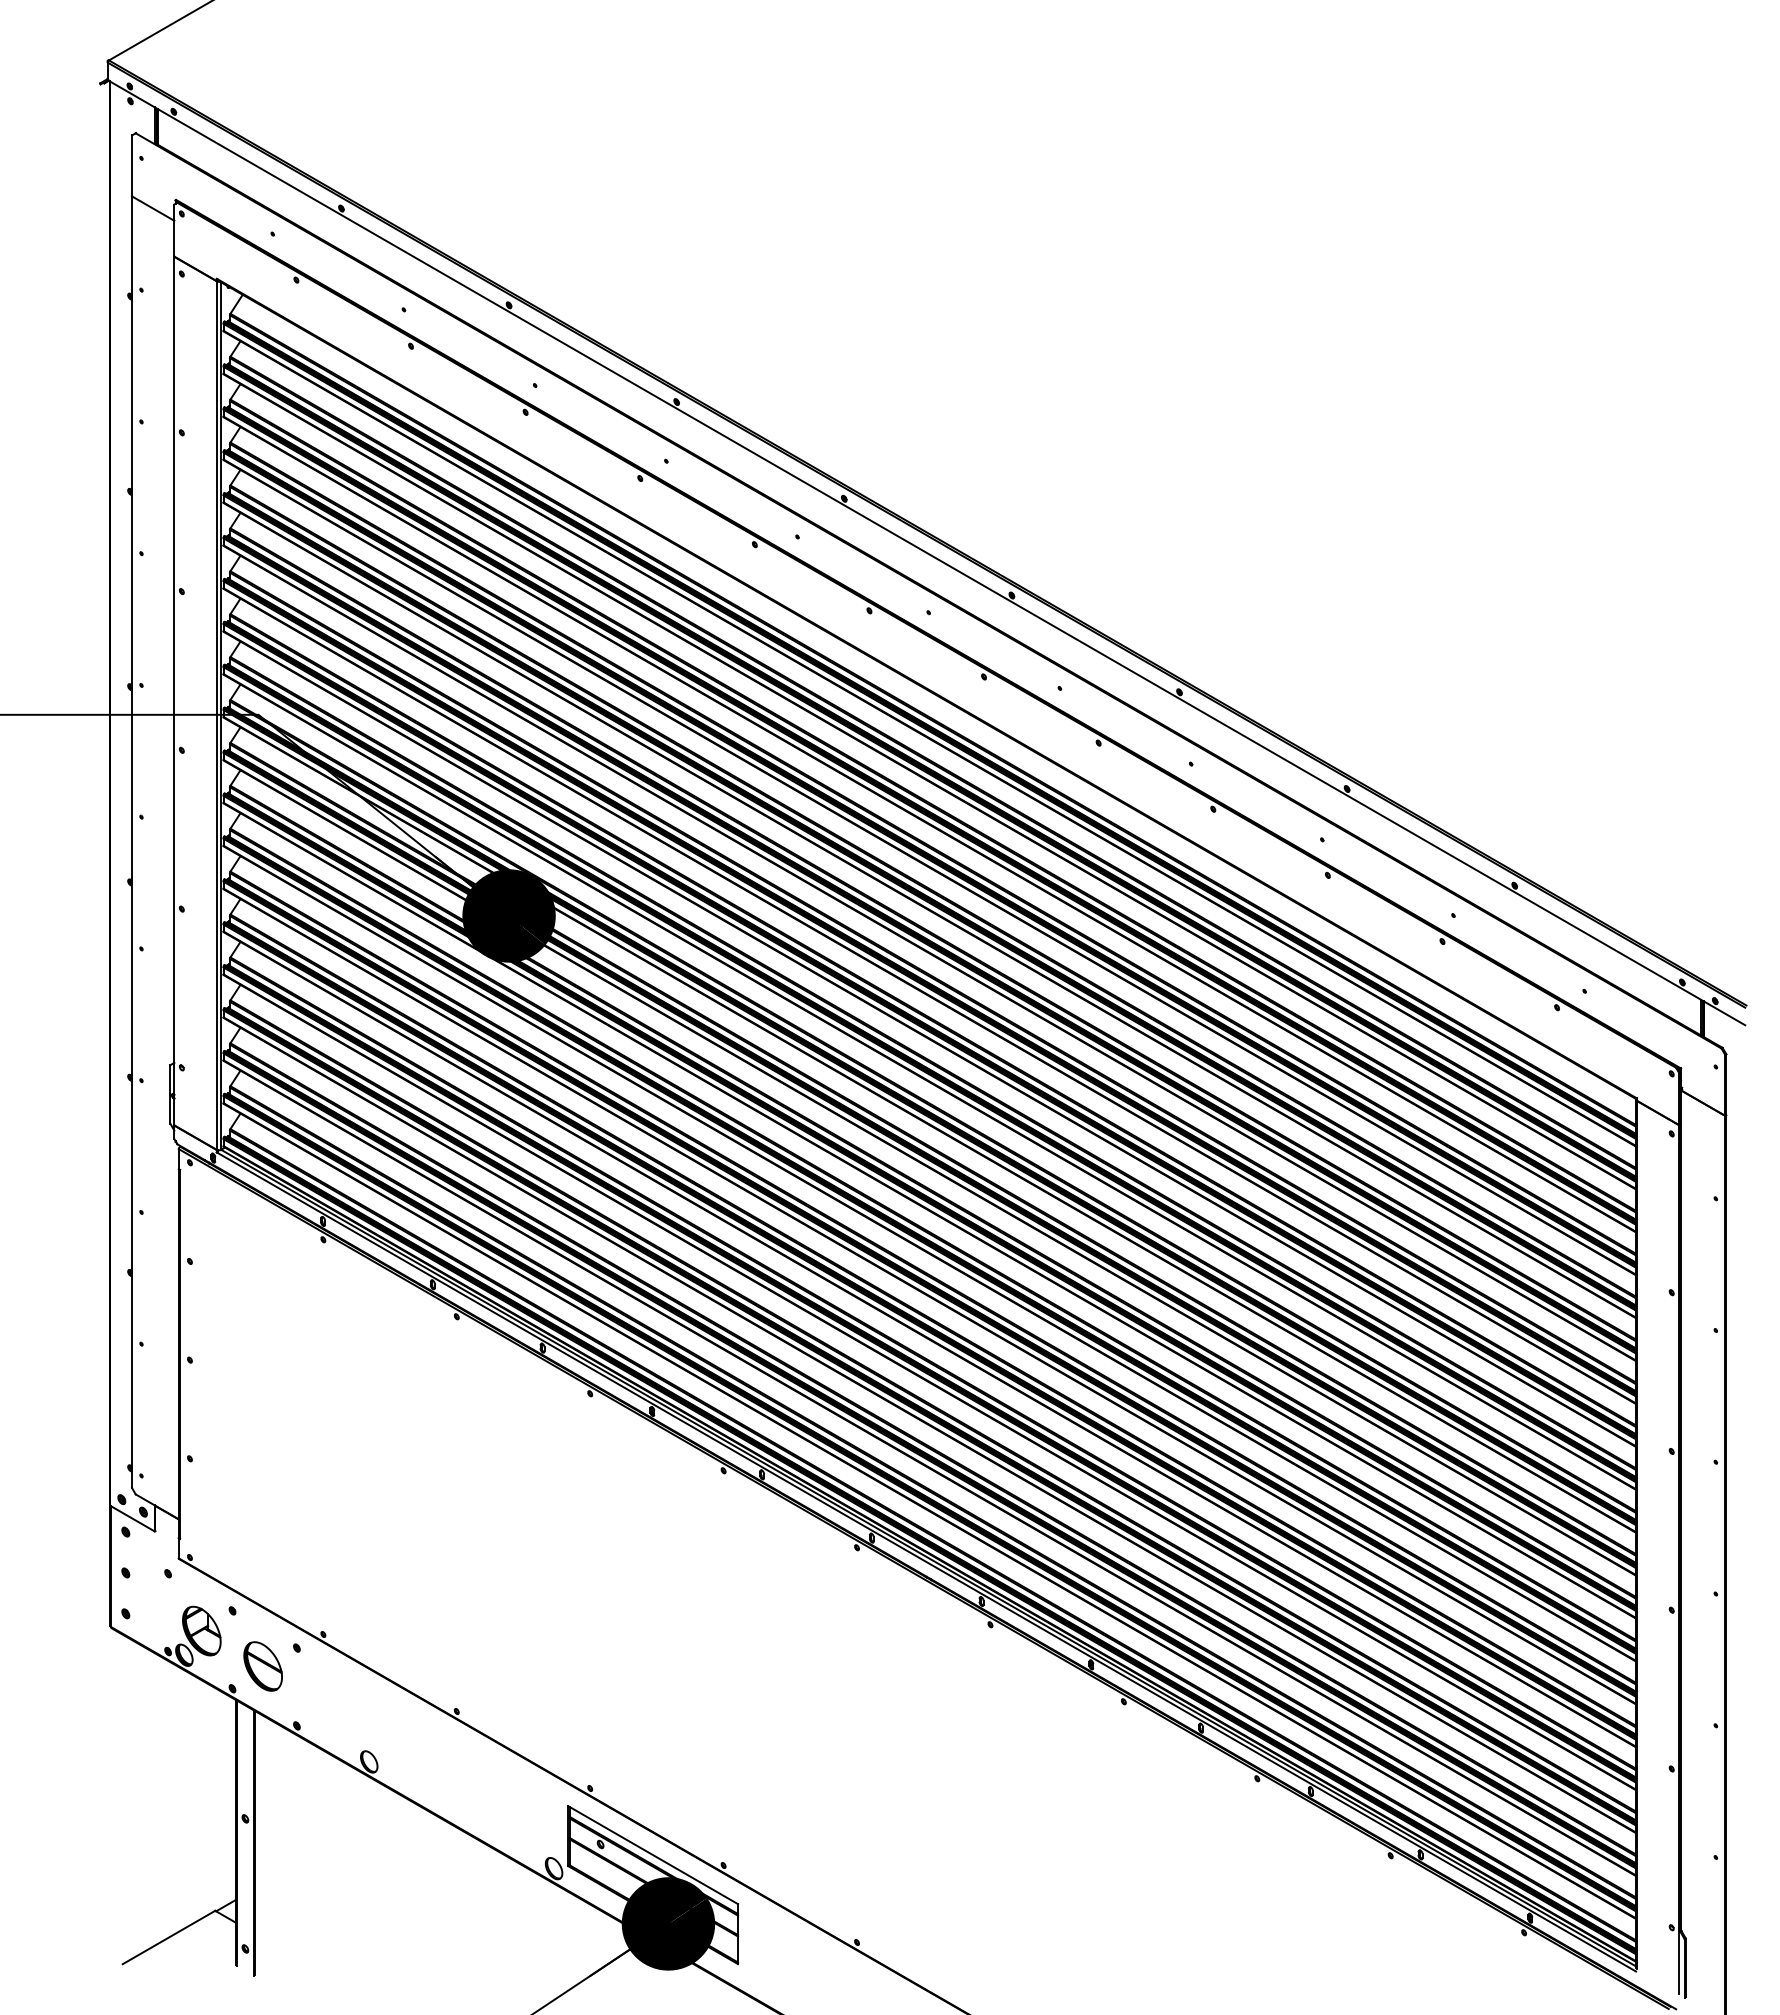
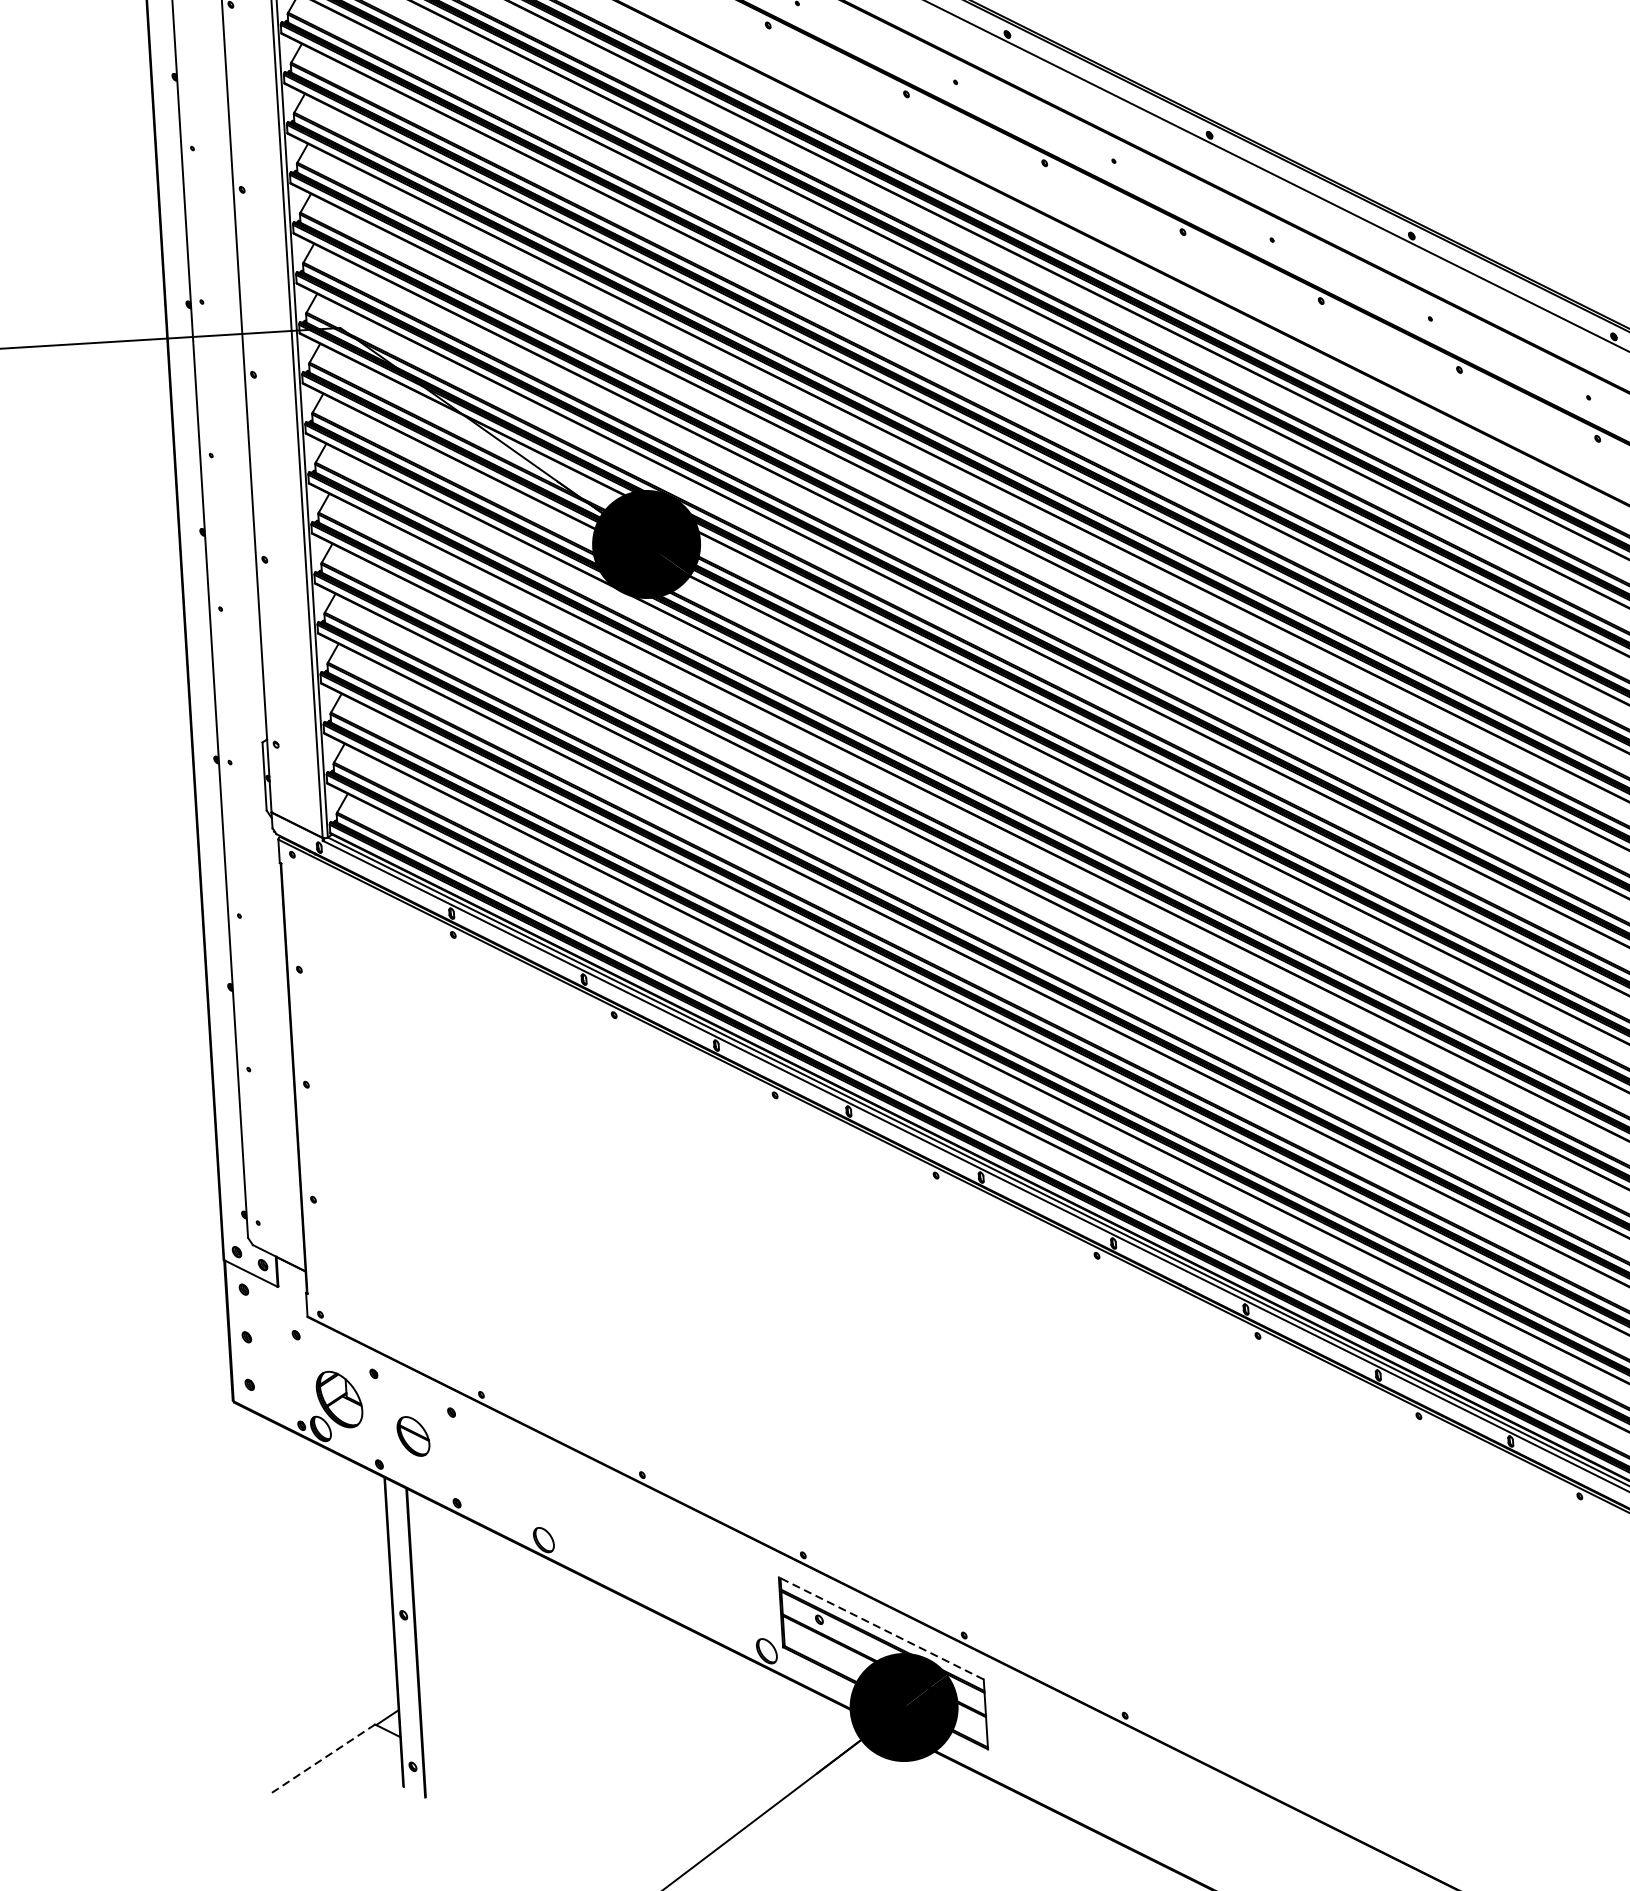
part: (262, 1666) -> (412, 1436), size x0.7
line: (652, 1854) -> (880, 1627), solid -> dashed
line: (168, 1937) -> (322, 1758), solid -> dashed

